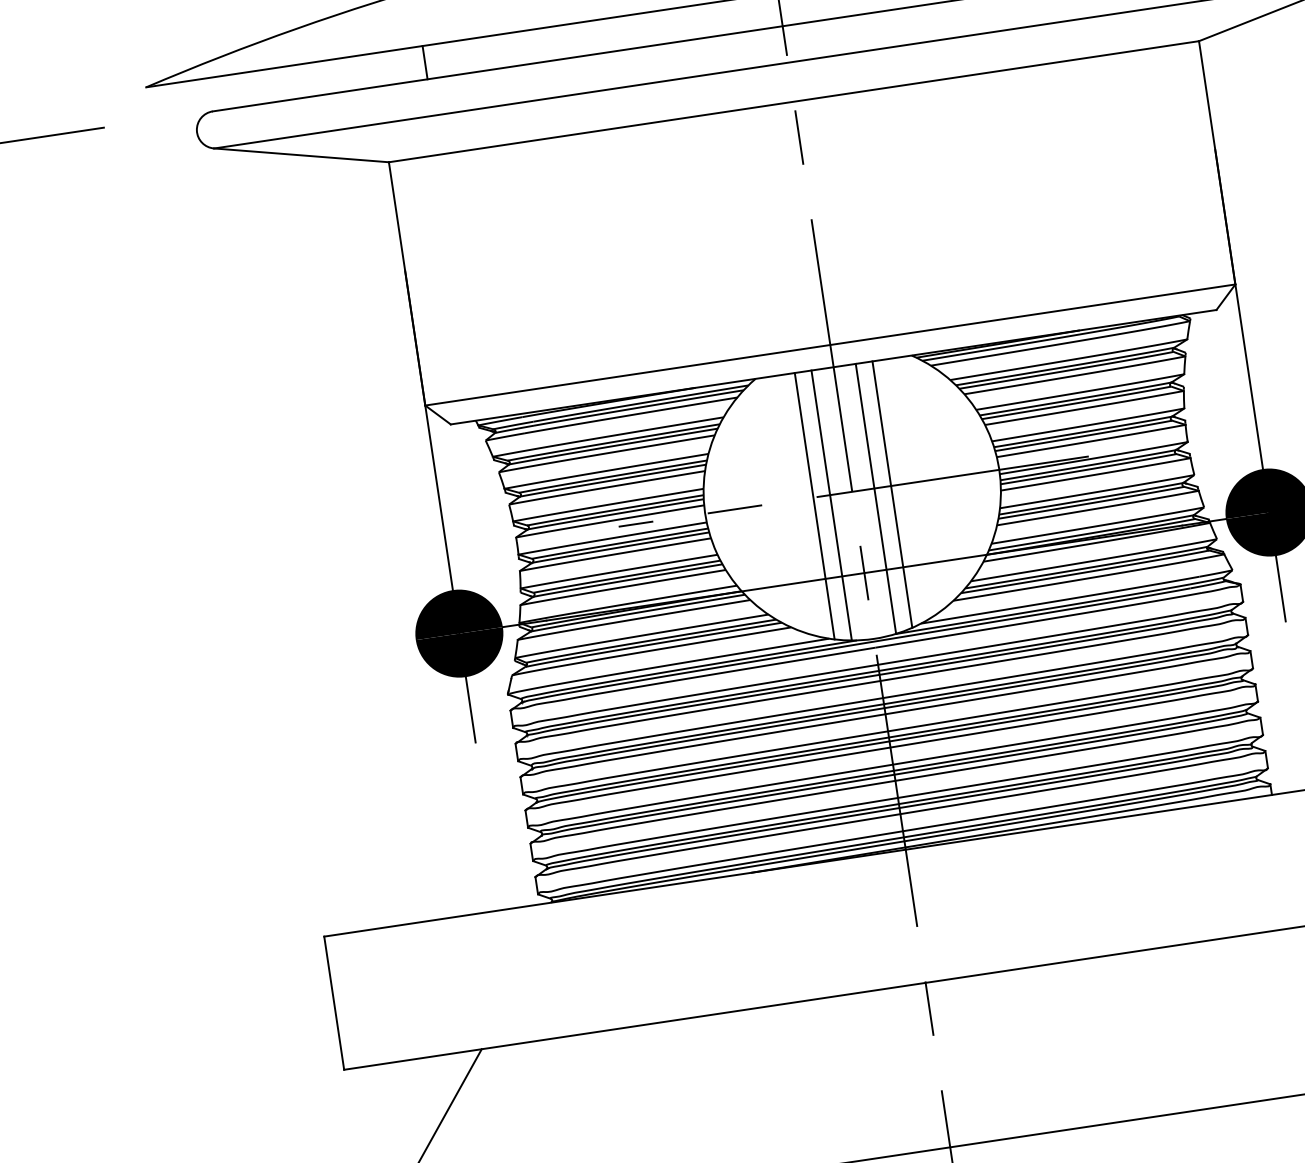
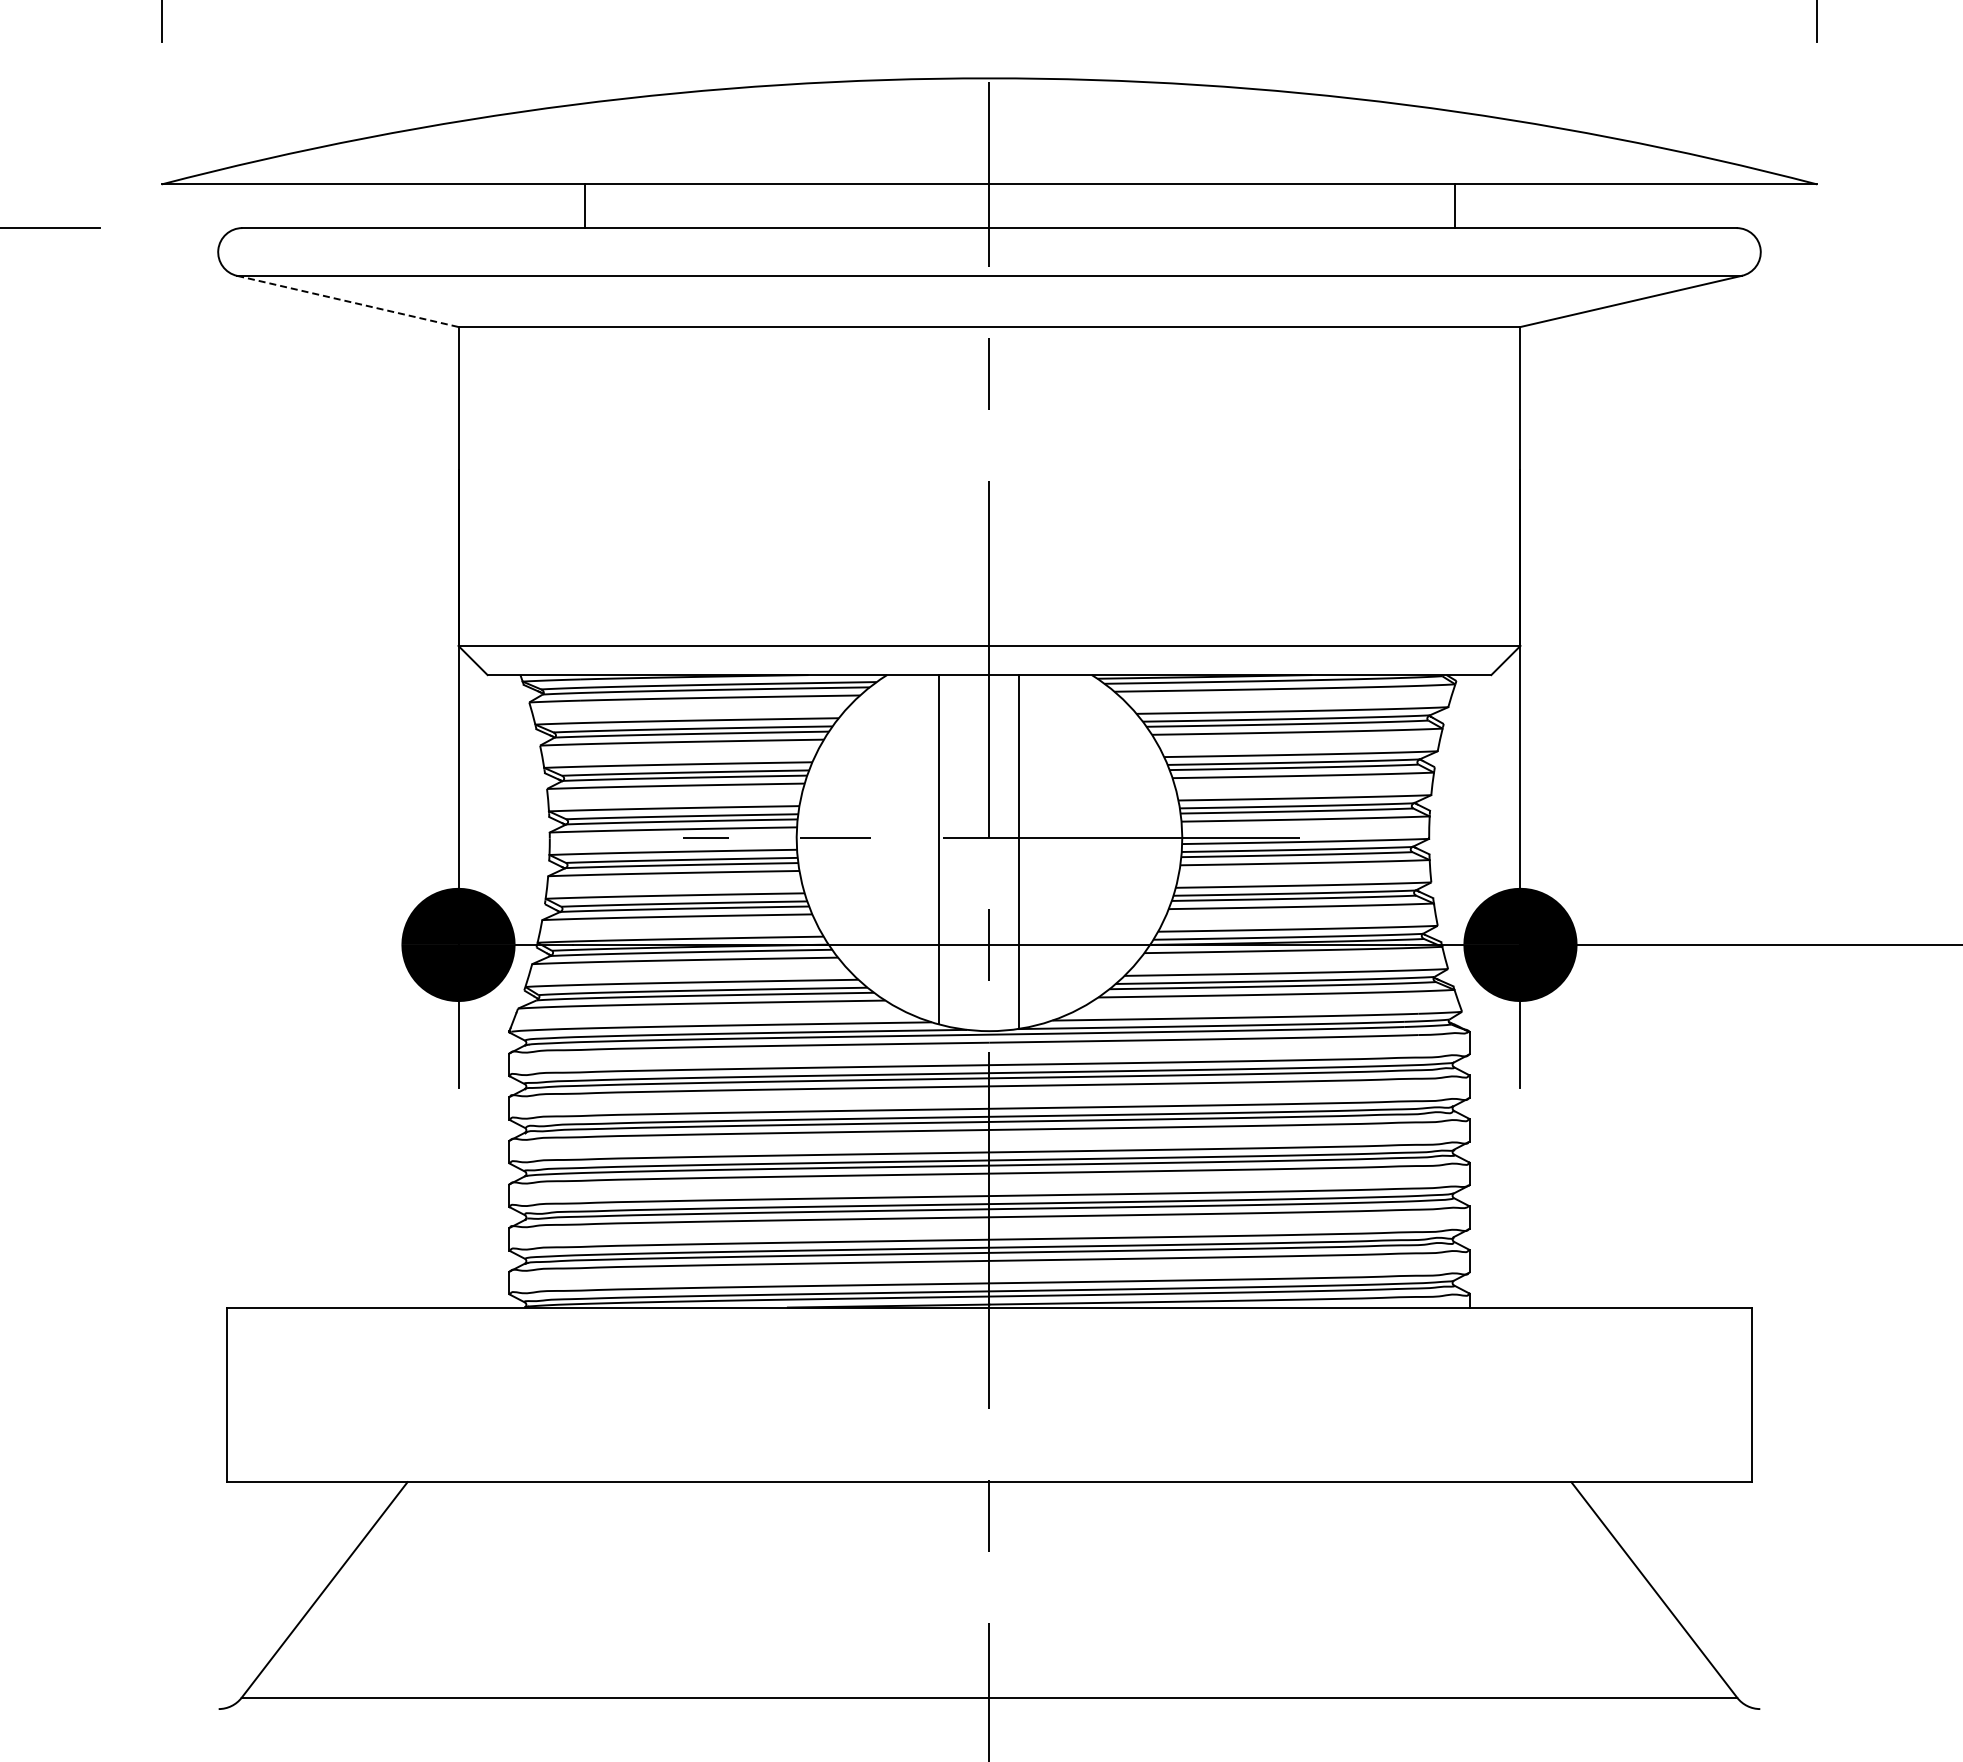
line: (424, 62) -> (584, 206), moved
line: (301, 155) -> (347, 301), solid -> dashed
line: (892, 494) -> (1040, 849), removed
line: (831, 505) -> (960, 851), removed

